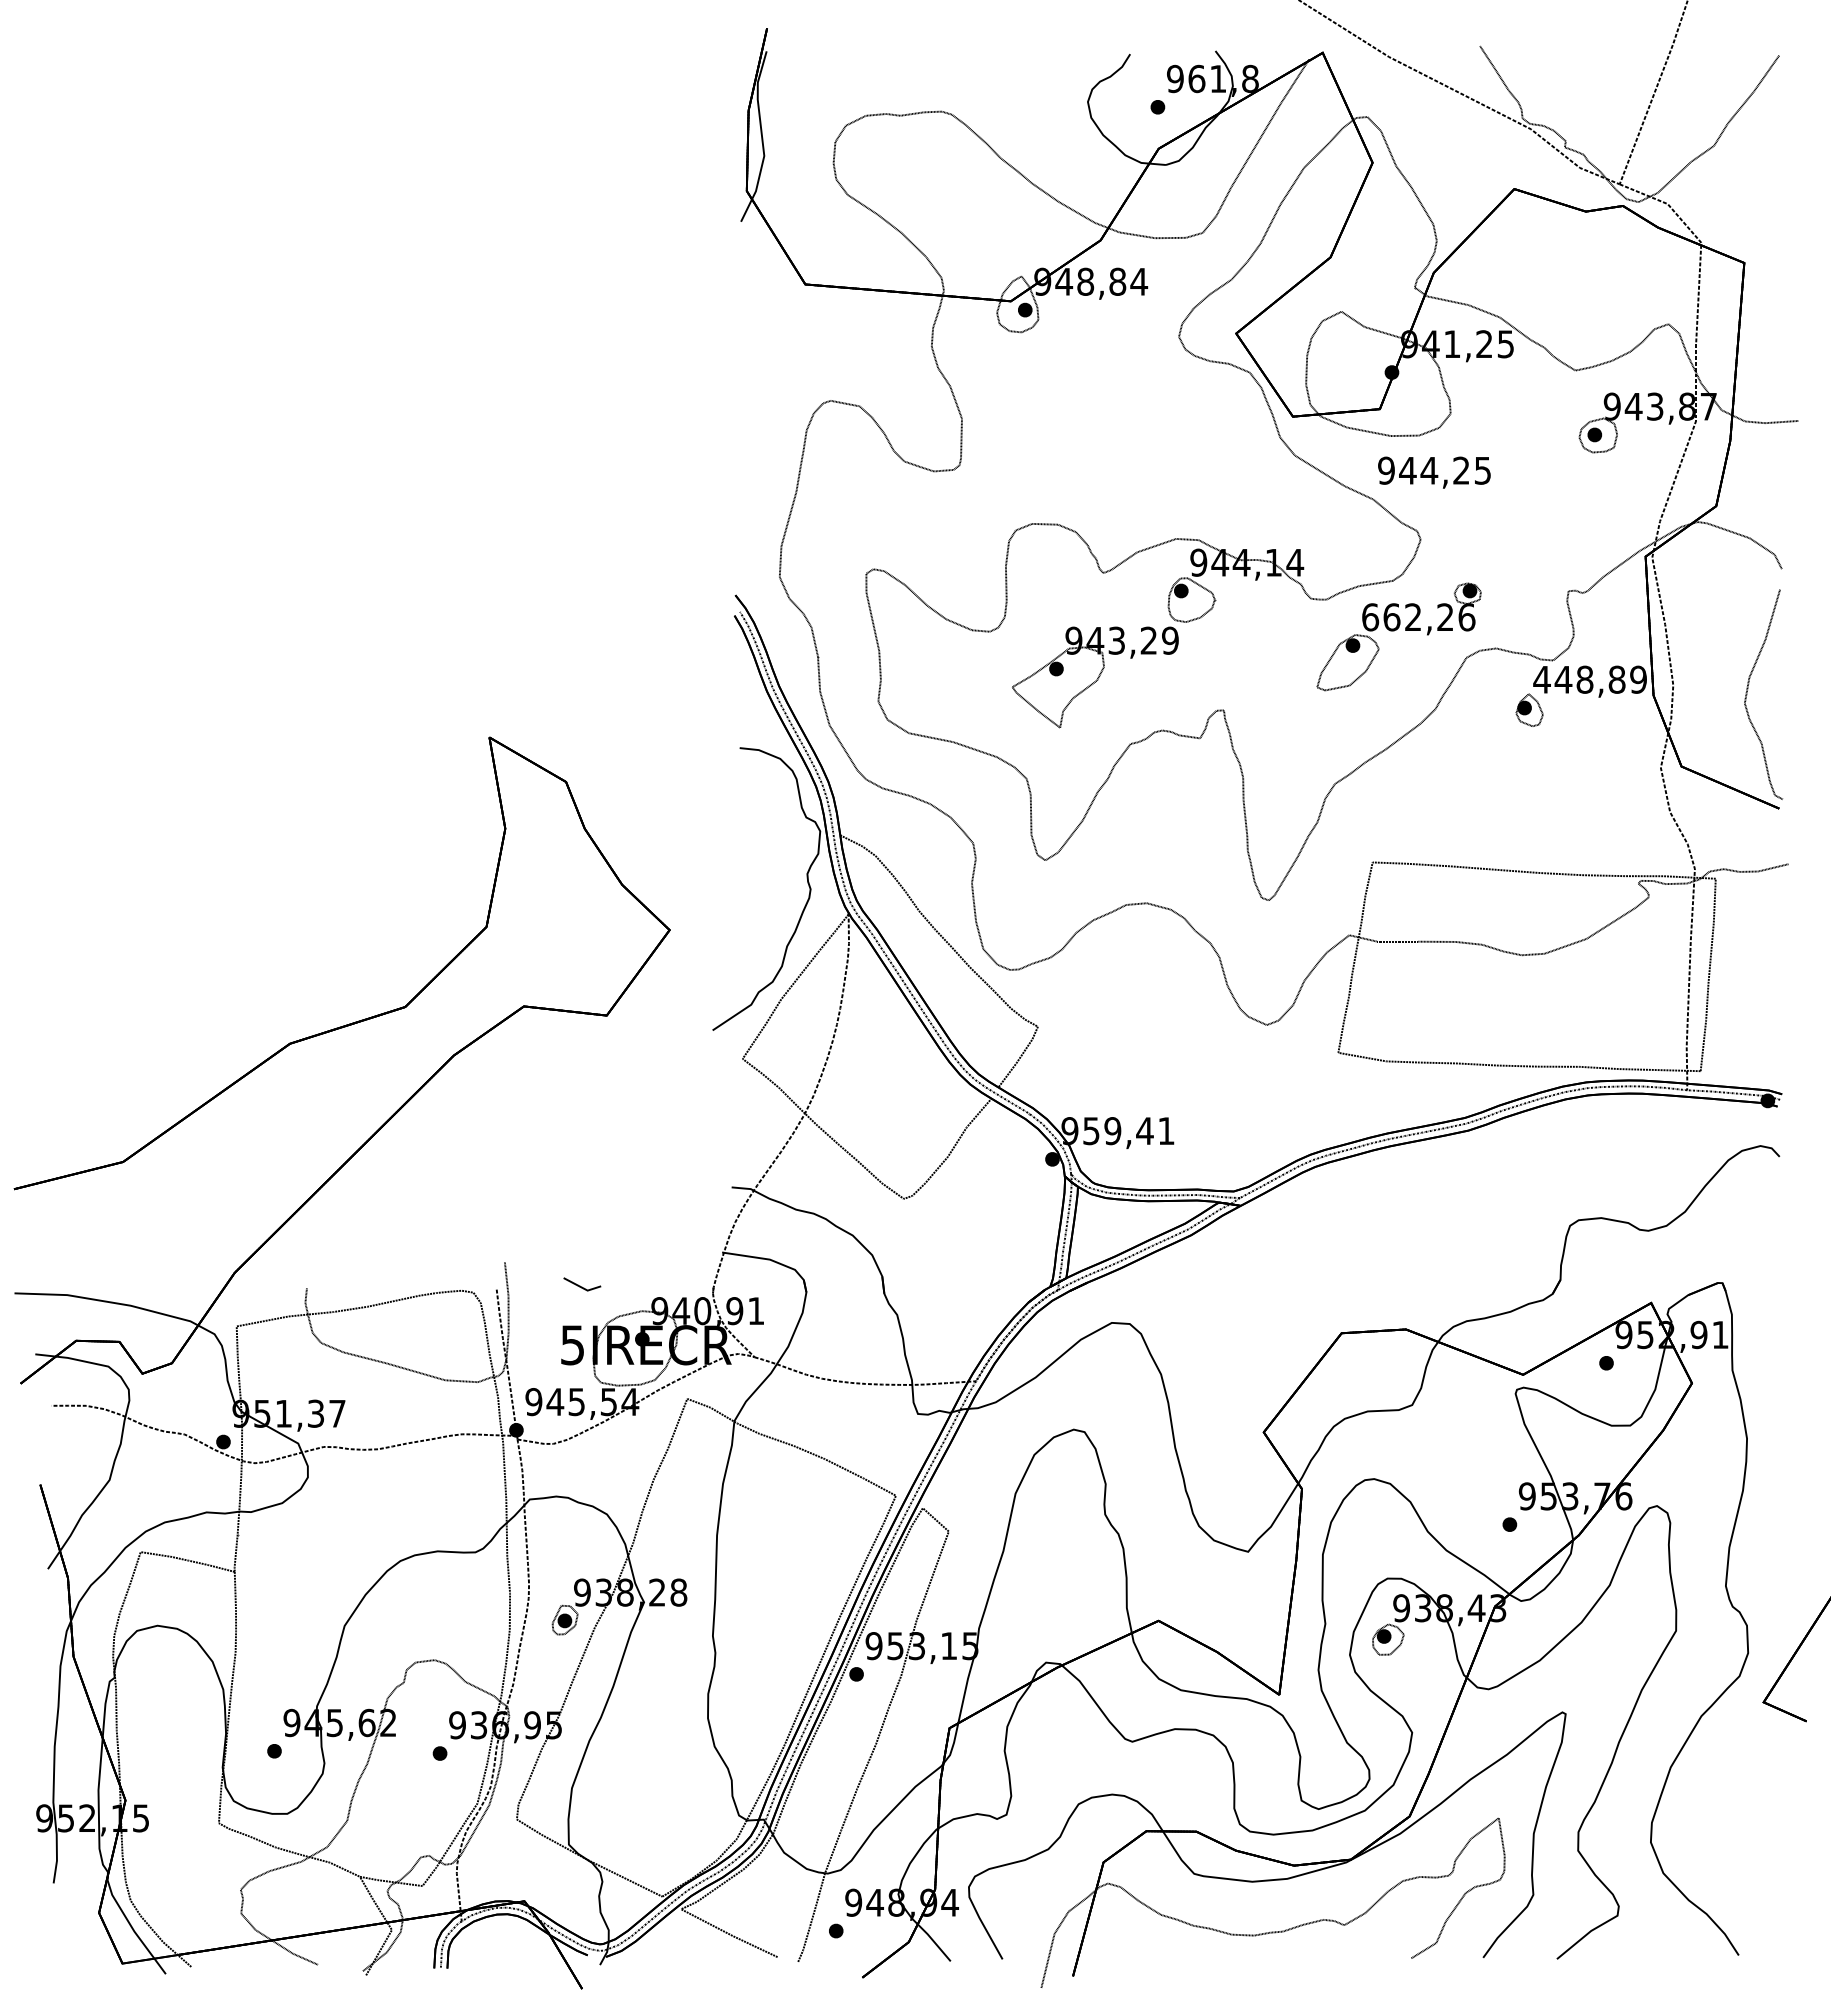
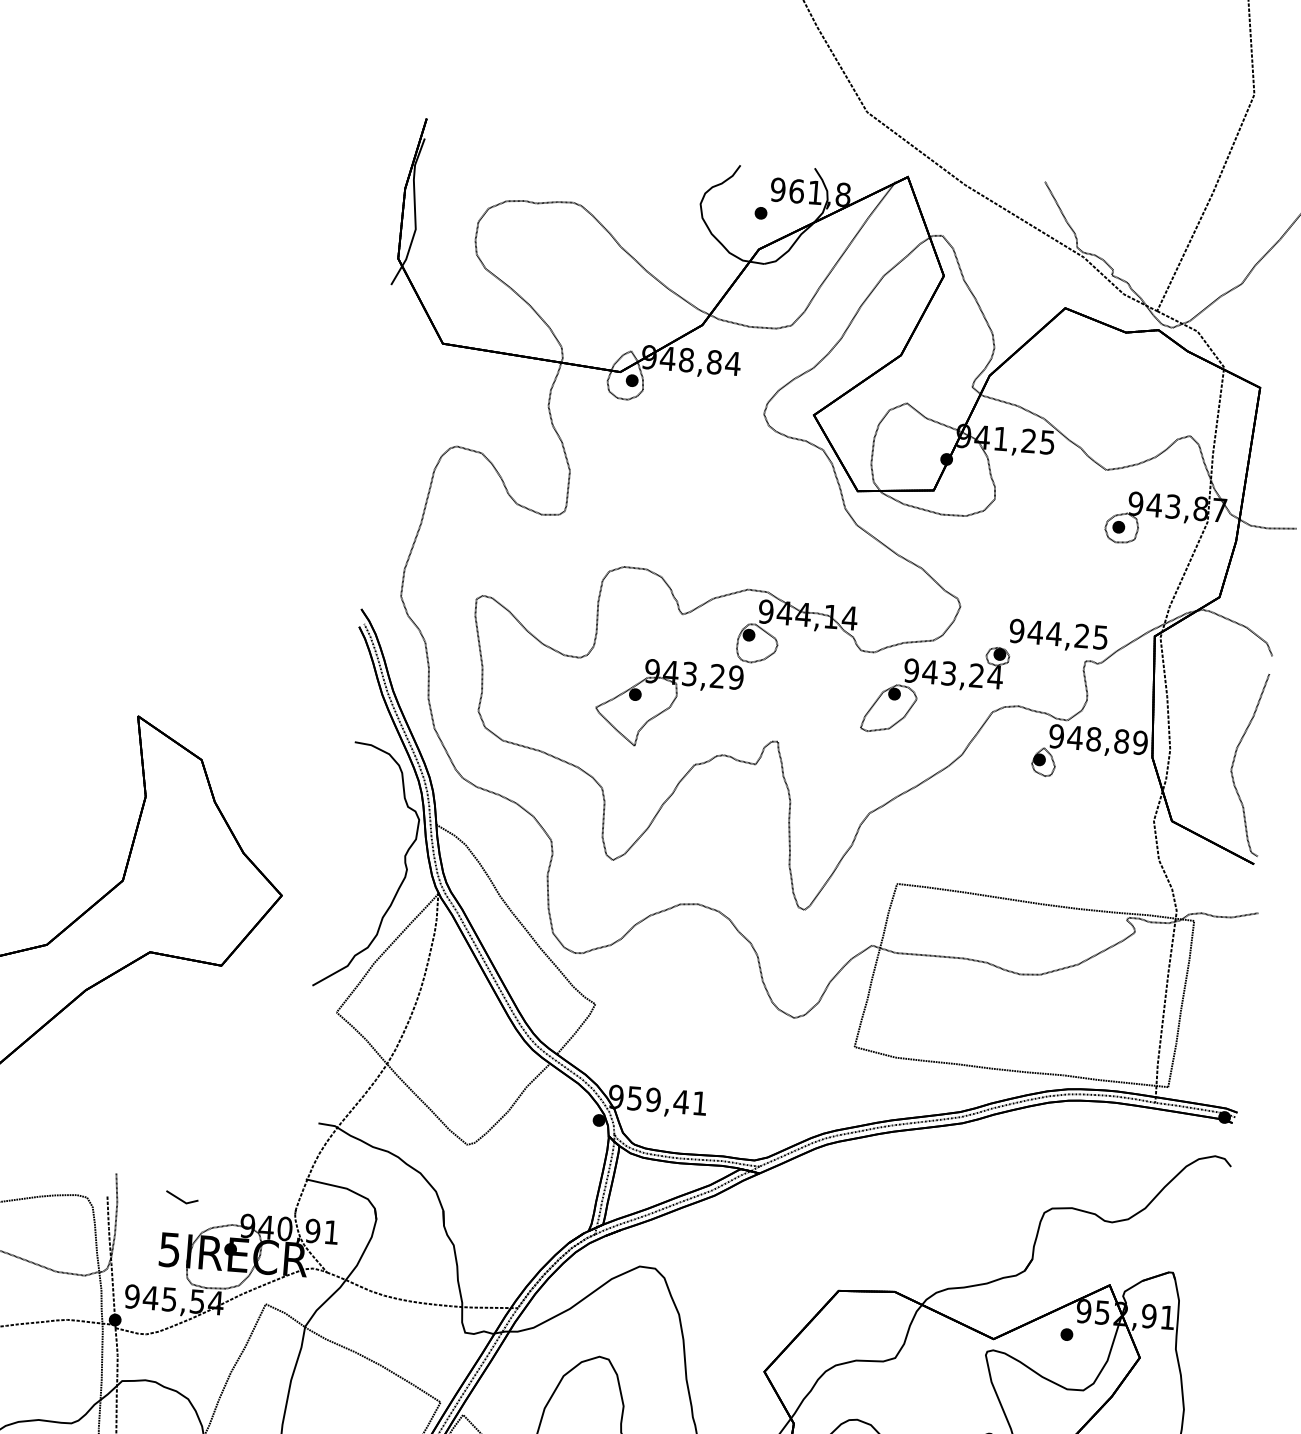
text: (1434, 472) -> (1058, 635), moved
text: (1418, 617) -> (953, 674), 662,26 -> 943,24
text: (1541, 679) -> (1056, 736), 448,89 -> 948,89

